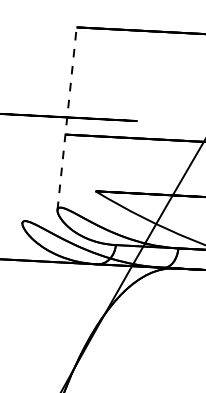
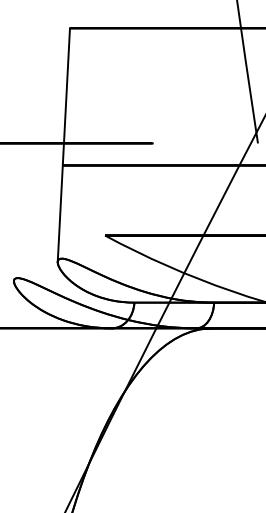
line: (66, 119) -> (63, 145), dashed -> solid

